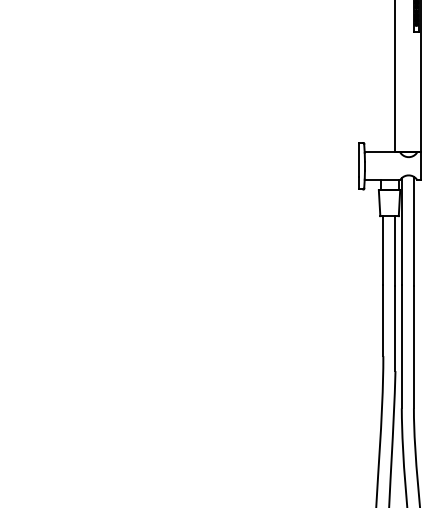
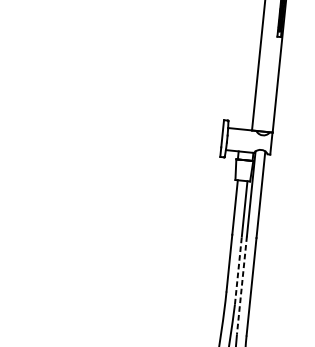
line: (395, 328) -> (238, 270), solid -> dashed
line: (401, 346) -> (241, 285), solid -> dashed

